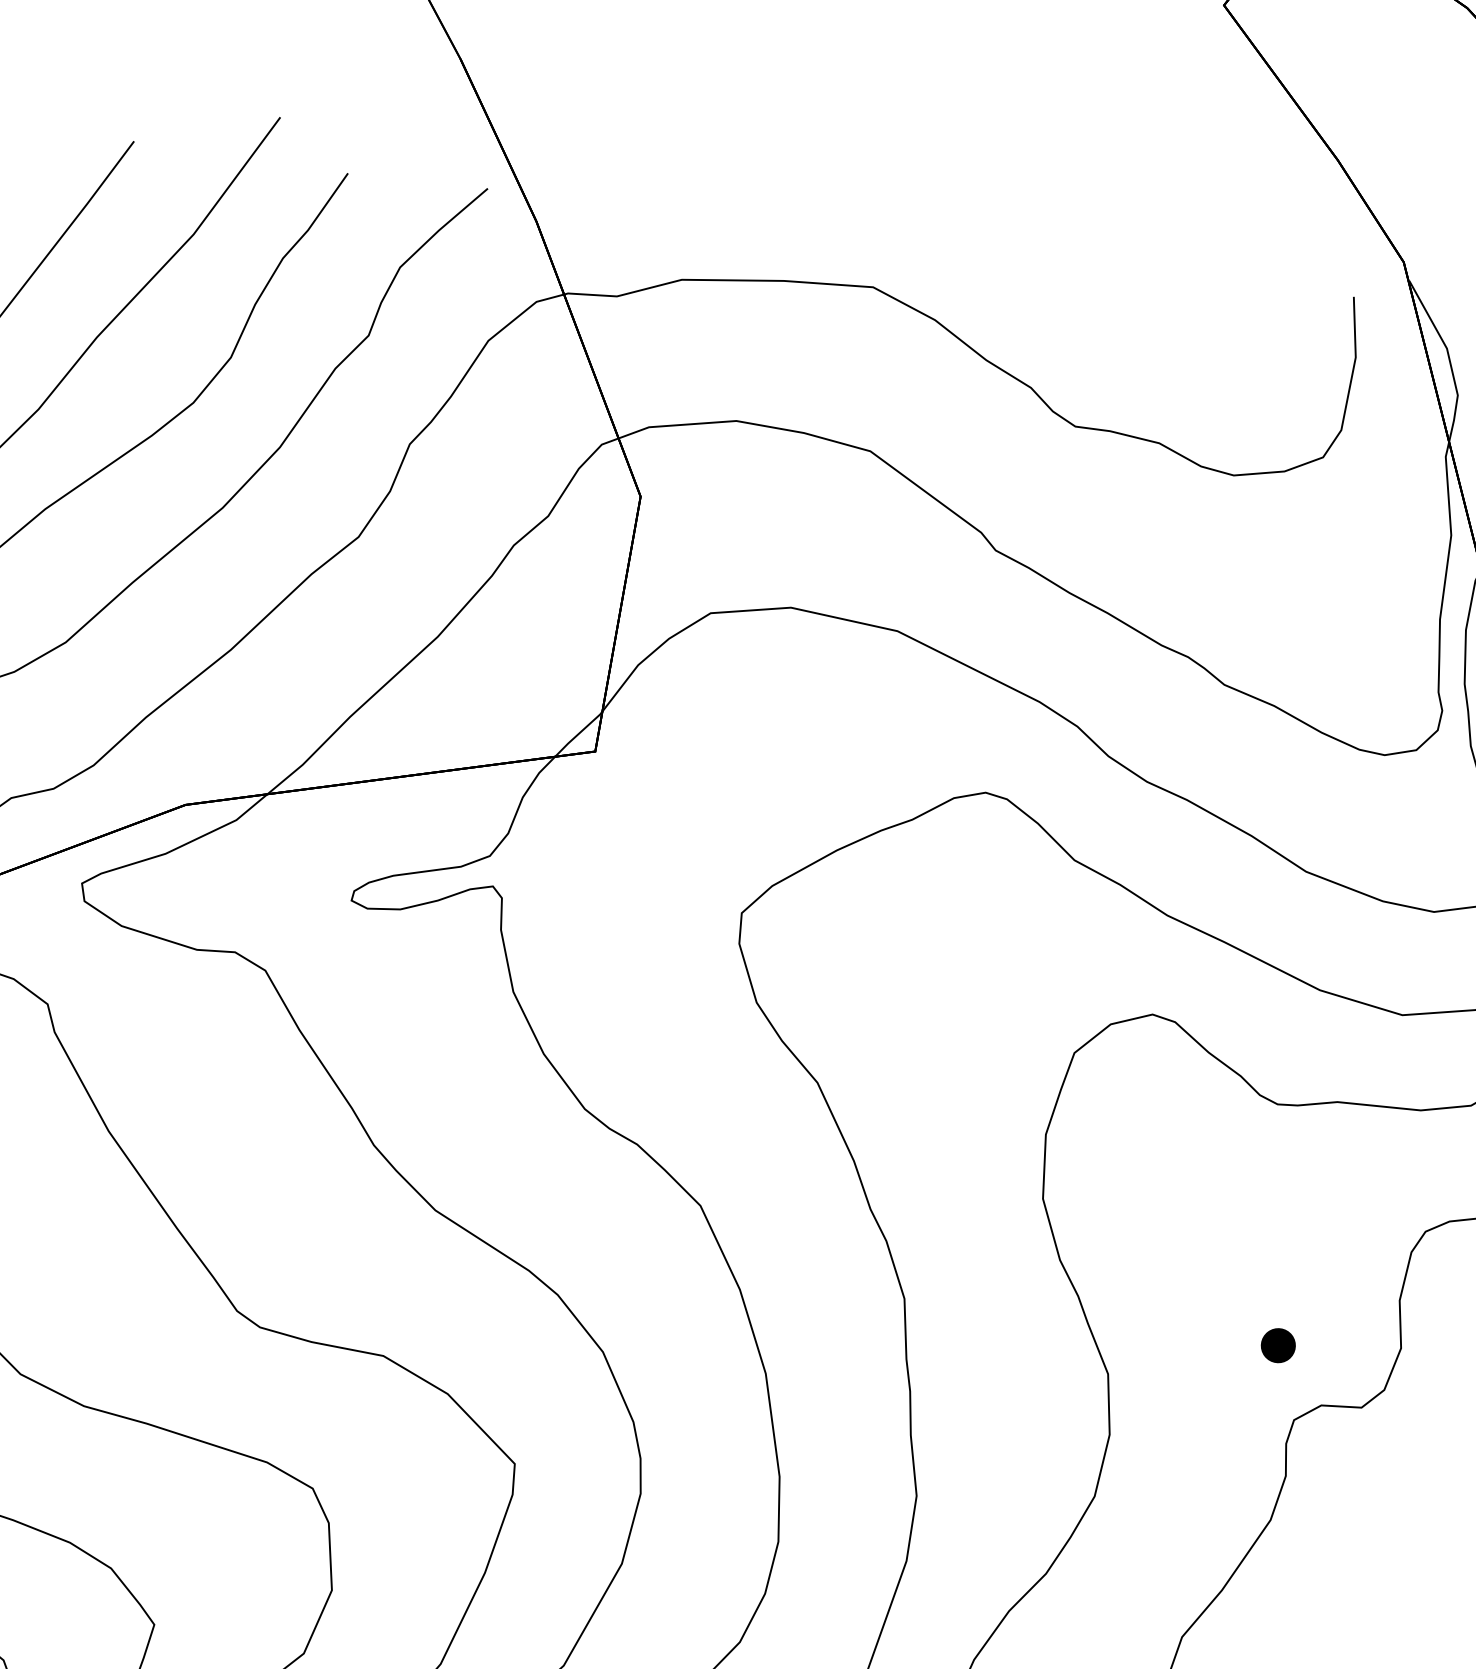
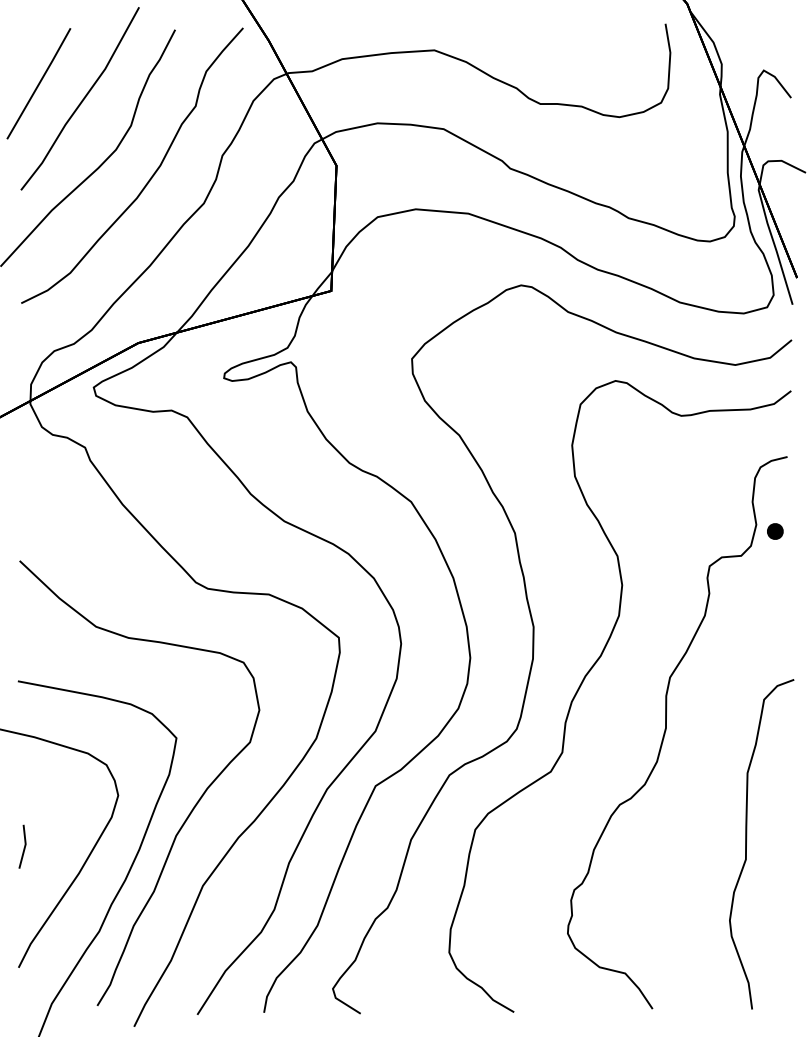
part: (1278, 1345) -> (775, 531), moved

